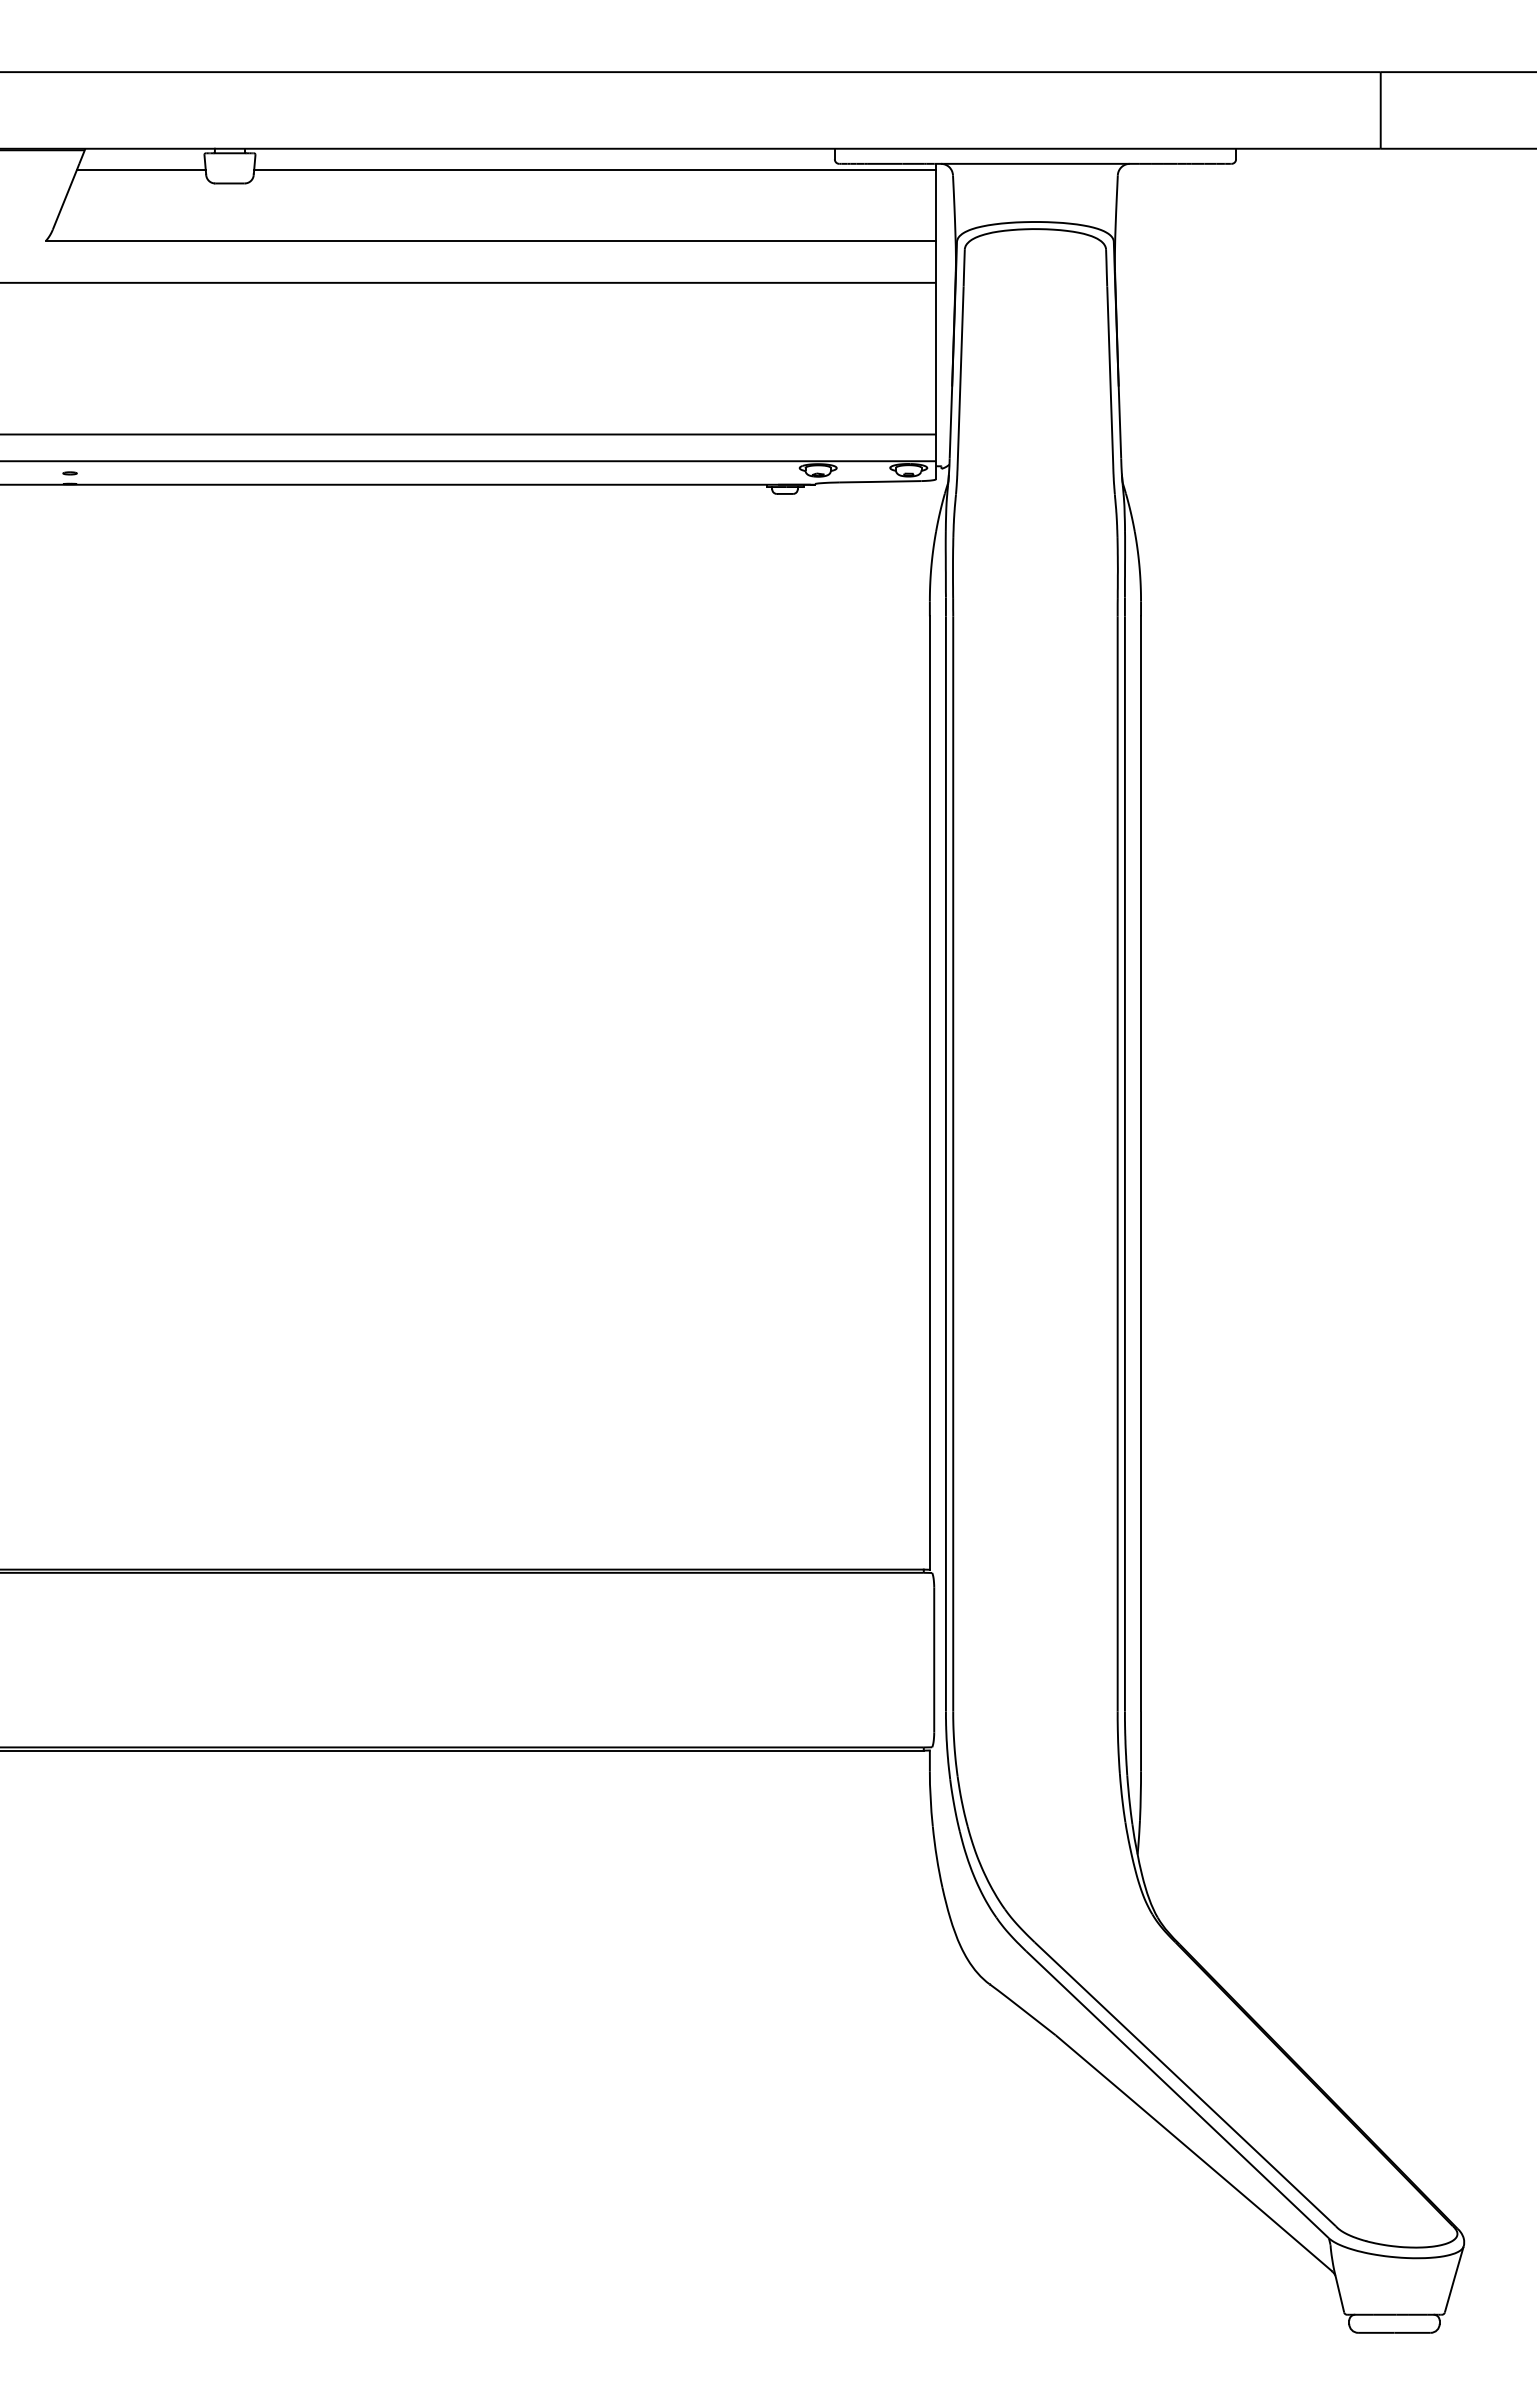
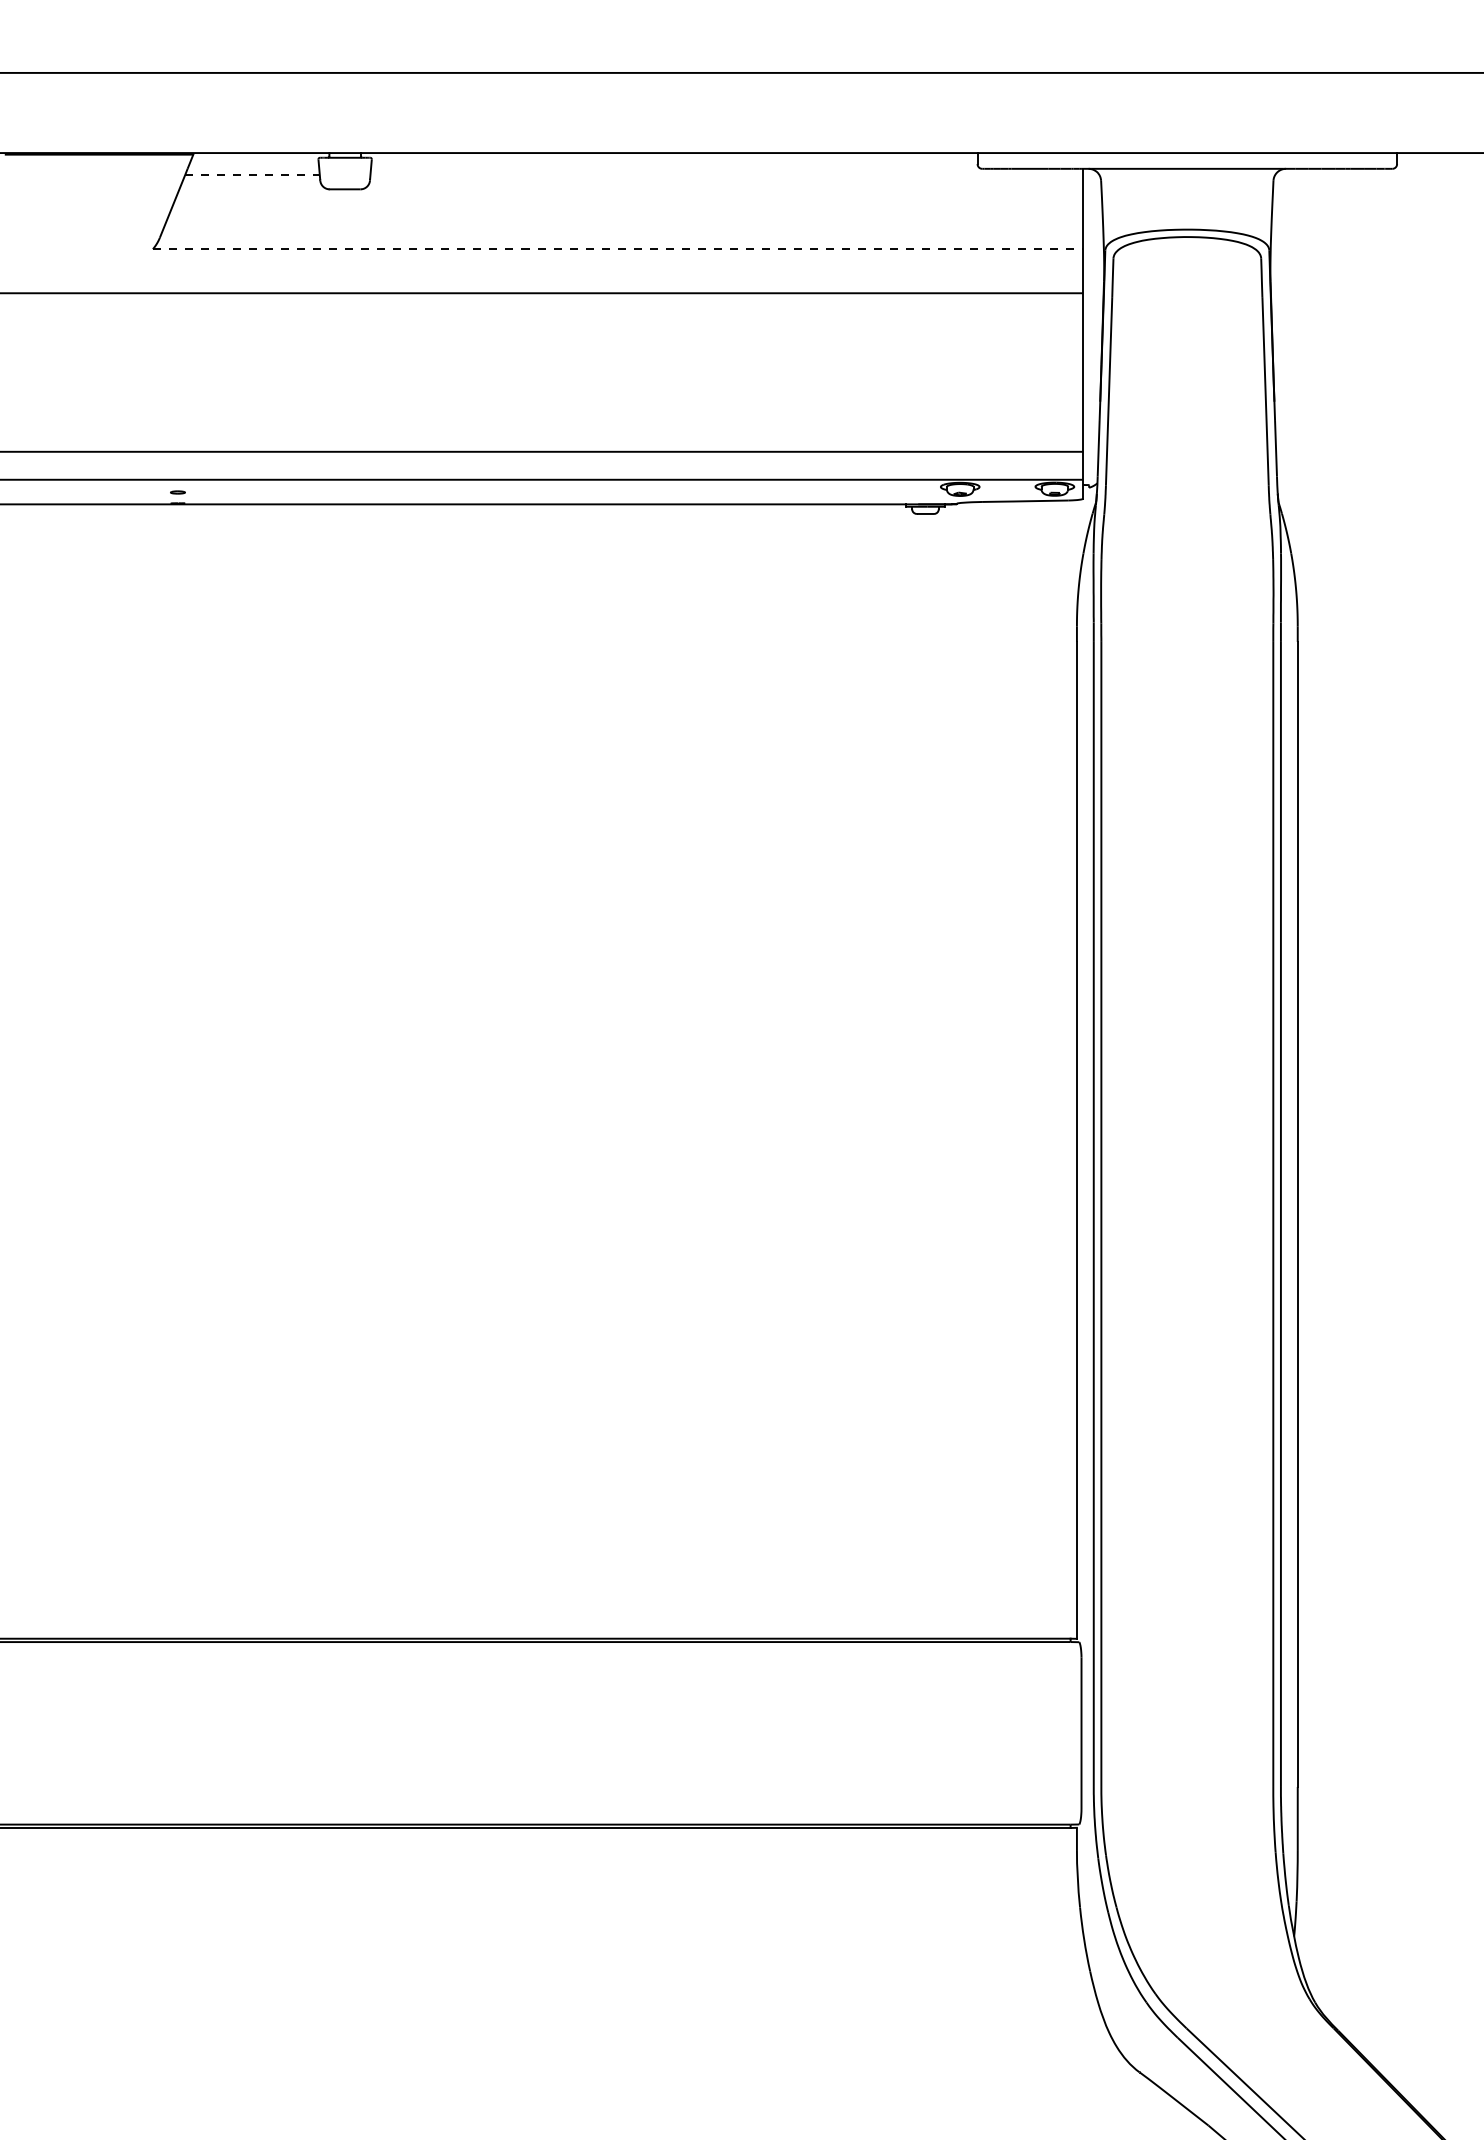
line: (141, 169) -> (252, 174), solid -> dashed
line: (594, 169) -> (726, 174), removed
line: (491, 240) -> (618, 248), solid -> dashed

